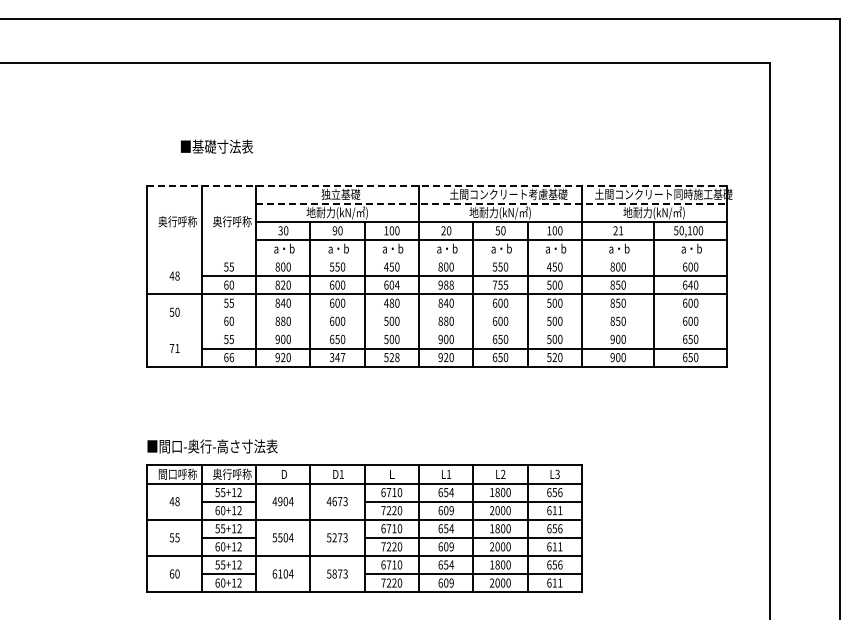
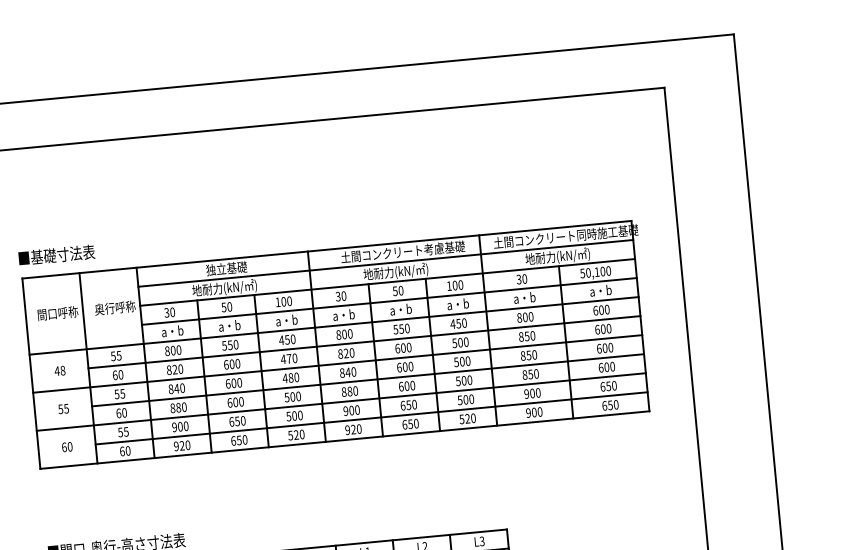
text: (216, 146) -> (56, 255), moved
line: (437, 185) -> (327, 249), dashed -> solid
line: (491, 203) -> (385, 263), dashed -> solid
text: (167, 221) -> (47, 314), 奥行呼称 -> 間口呼称
text: (334, 230) -> (223, 307), 90 -> 50
text: (618, 230) -> (522, 278), 21 -> 30
text: (443, 231) -> (338, 297), 20 -> 30
line: (436, 258) -> (333, 326), added
text: (391, 284) -> (288, 358), 604 -> 470
text: (445, 284) -> (345, 352), 988 -> 820
text: (500, 284) -> (403, 347), 755 -> 600
text: (690, 284) -> (603, 328), 640 -> 600
text: (177, 311) -> (66, 407), 50 -> 55
line: (463, 312) -> (367, 380), added
line: (436, 330) -> (340, 402), added
text: (174, 348) -> (66, 447), 71 -> 60
text: (231, 357) -> (127, 450), 66 -> 60
text: (337, 357) -> (239, 440), 347 -> 650
text: (397, 357) -> (302, 434), 528 -> 520

